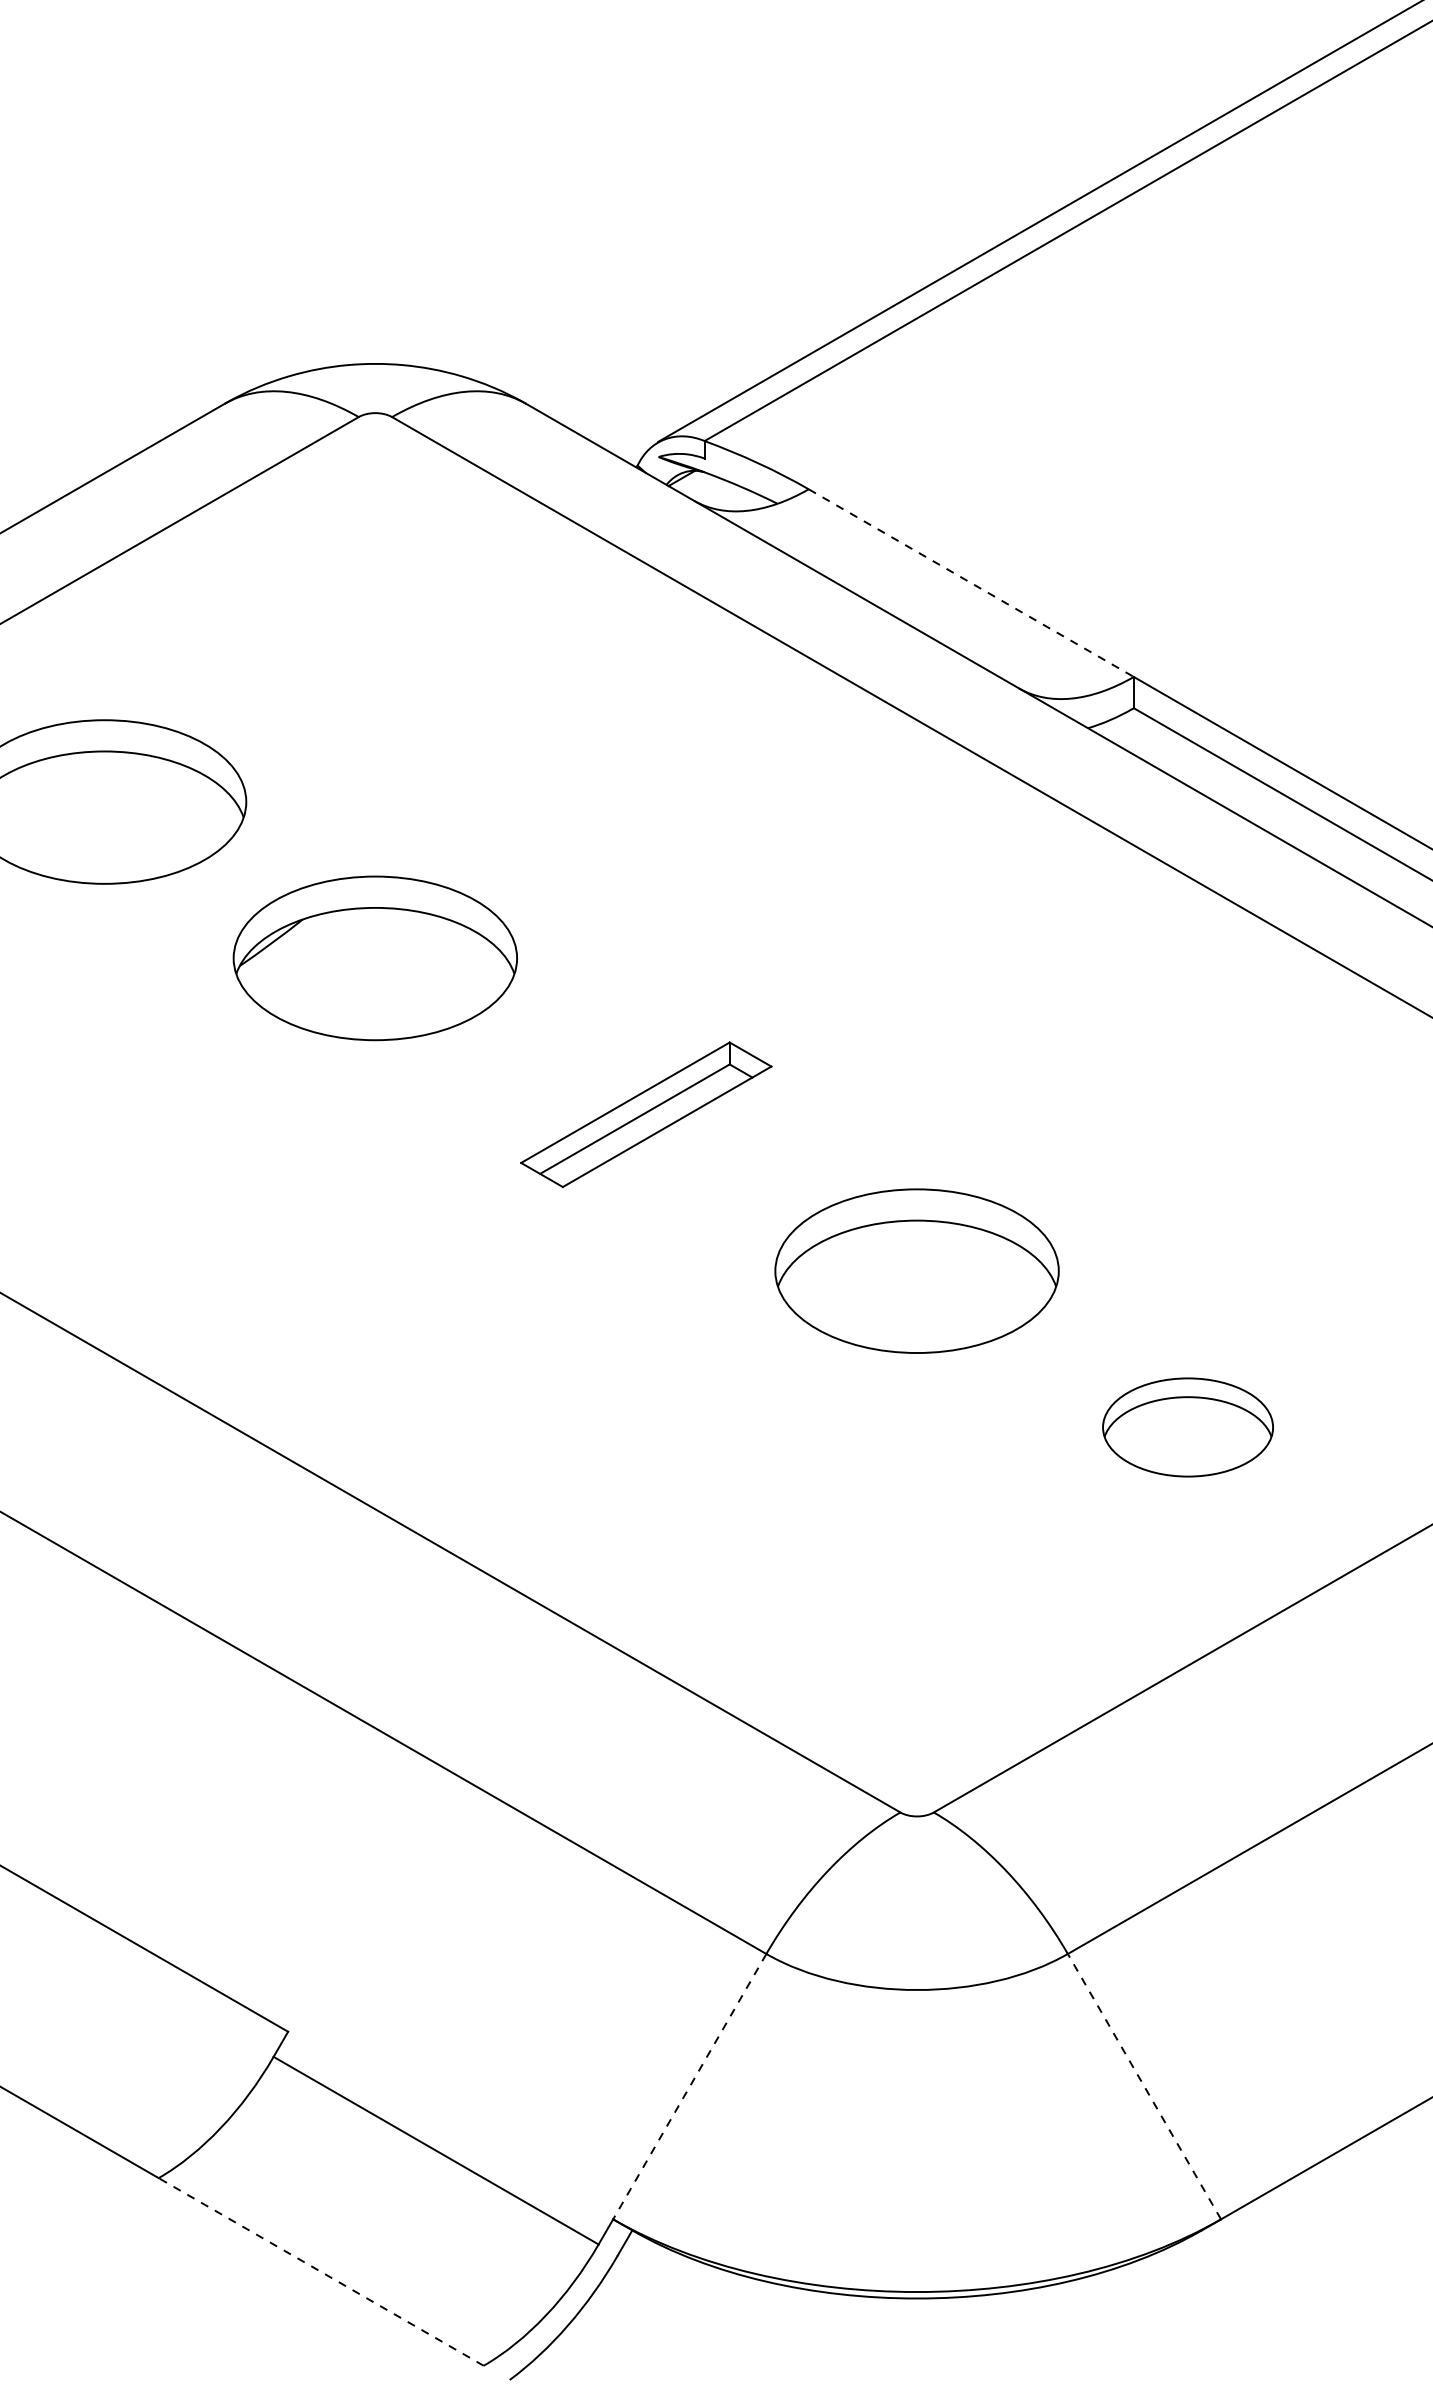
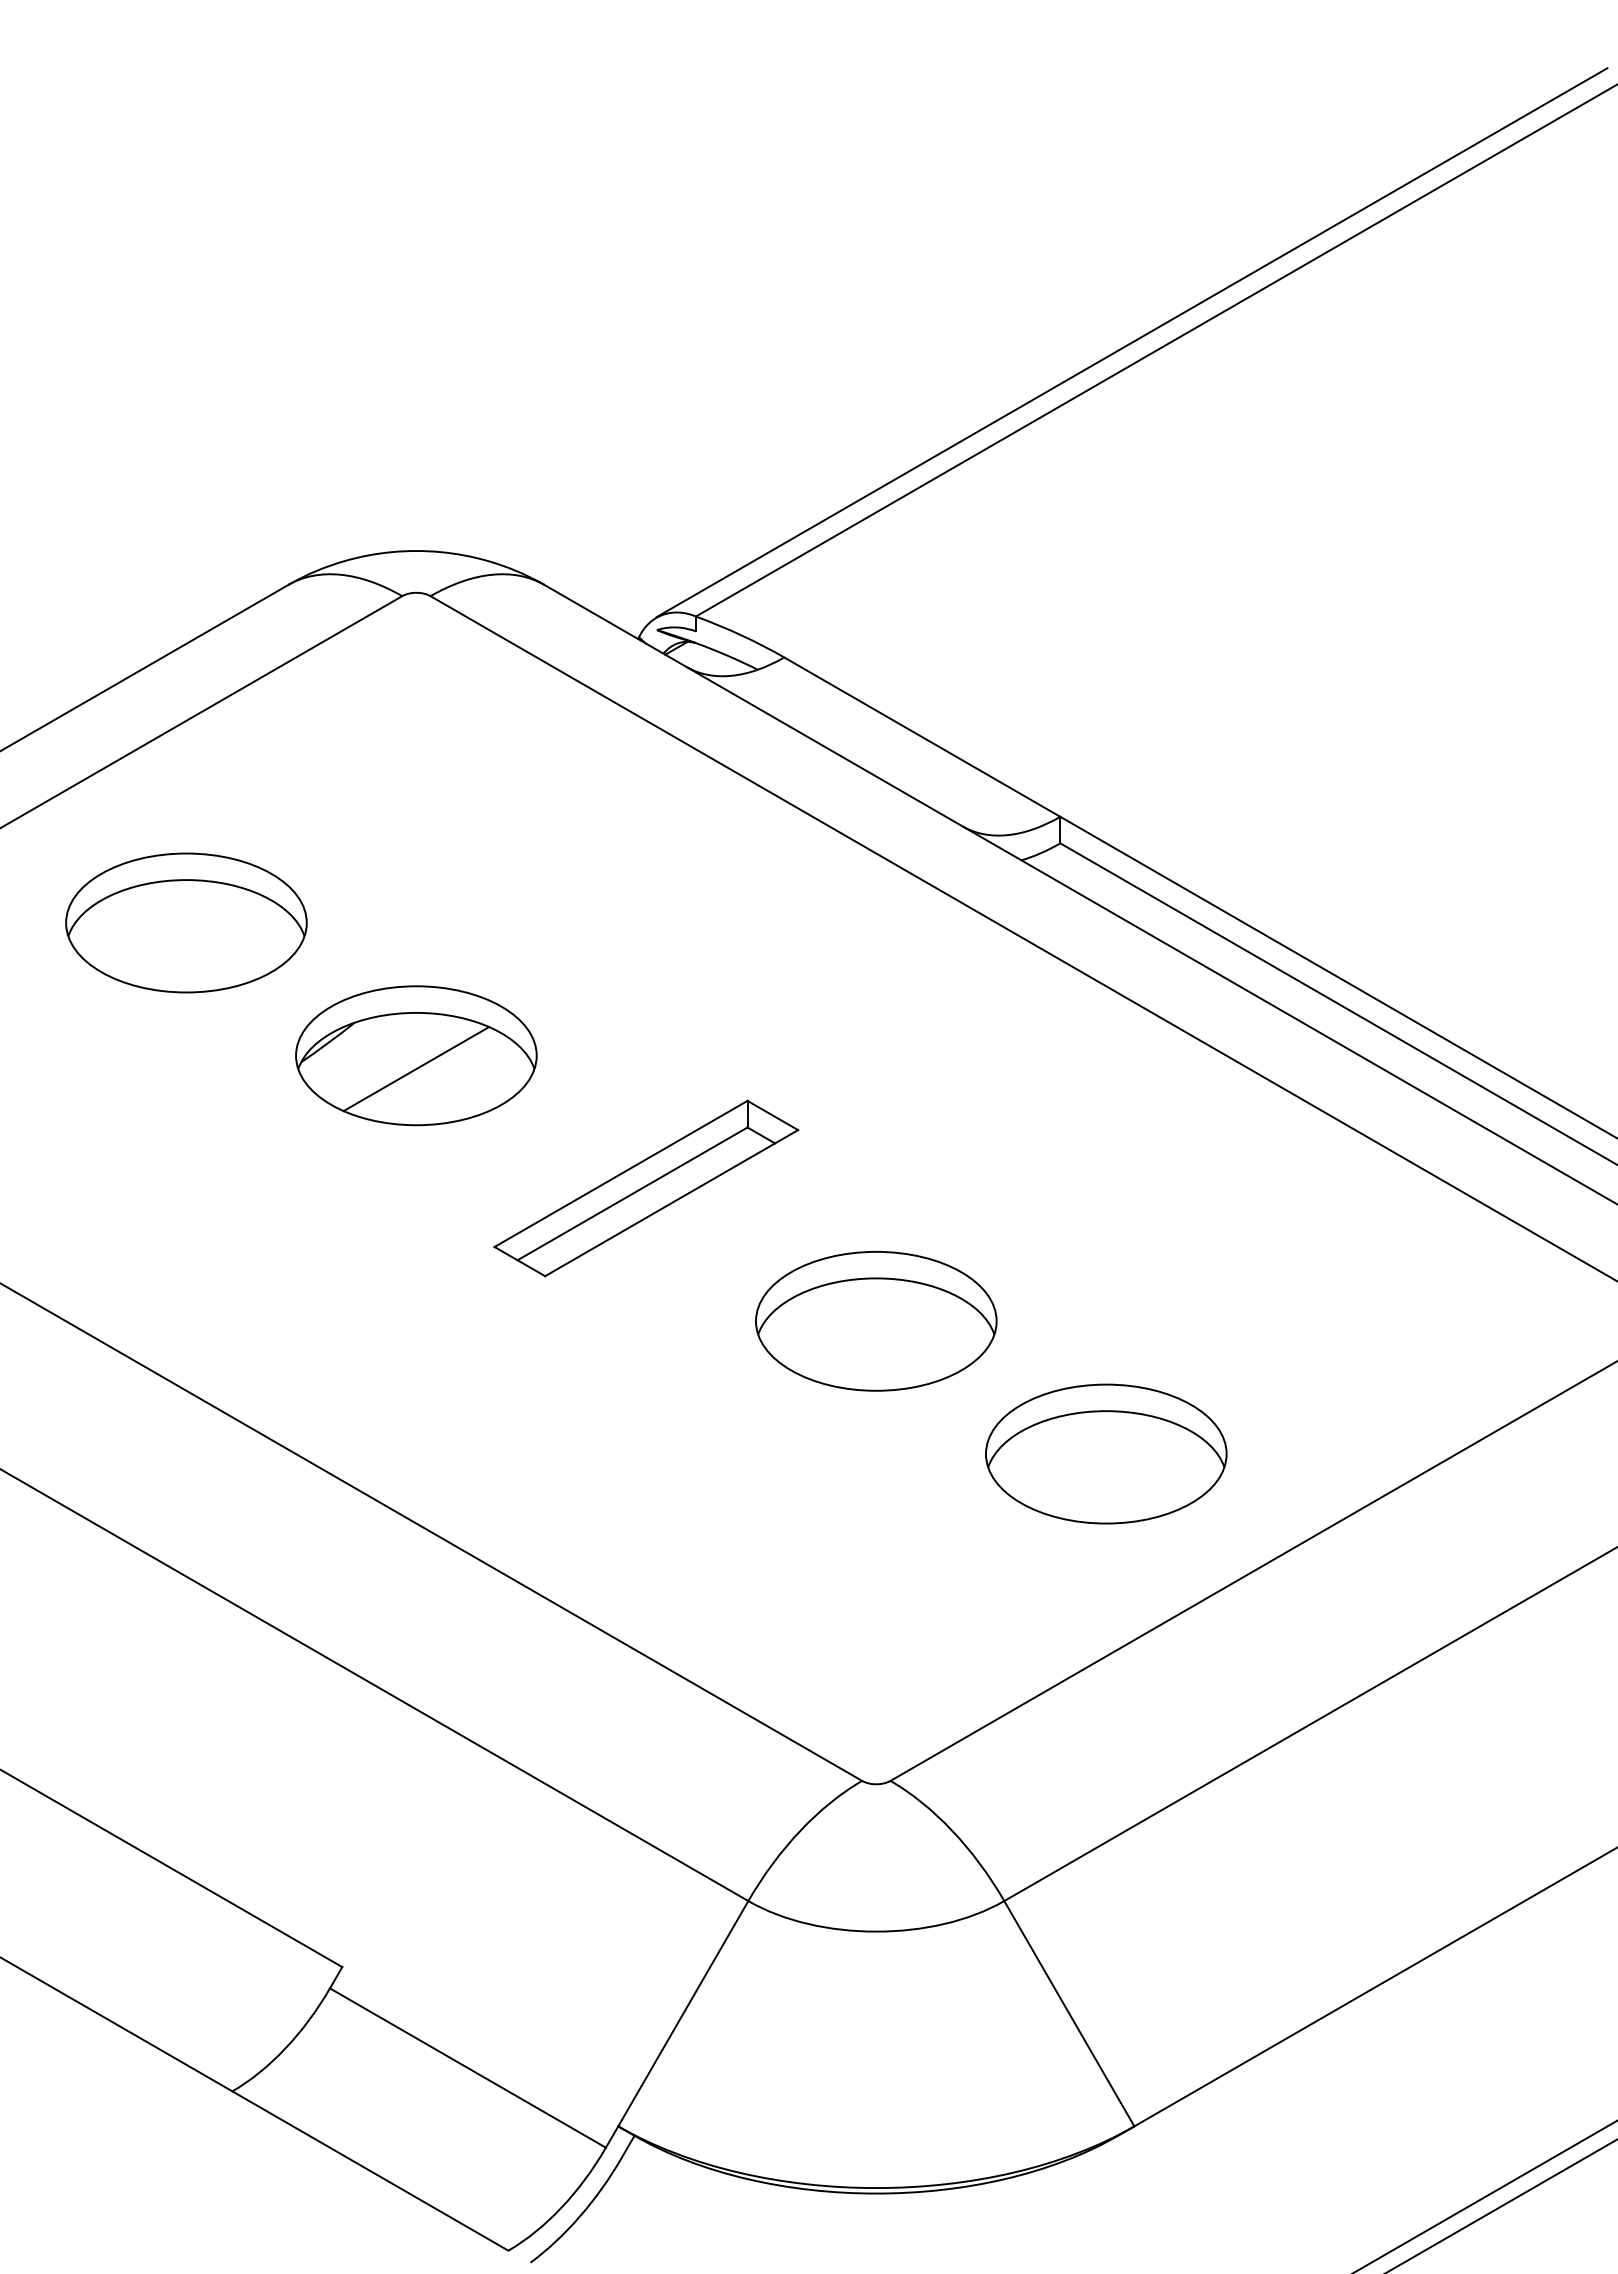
line: (971, 583) -> (922, 737), dashed -> solid
line: (375, 974) -> (416, 1069), added
part: (646, 1114) -> (646, 1188), size x1.43
part: (1188, 1426) -> (1106, 1453), size x1.67
line: (1144, 2086) -> (1069, 2013), dashed -> solid
line: (689, 2087) -> (683, 2014), dashed -> solid
line: (320, 2271) -> (369, 2170), dashed -> solid

